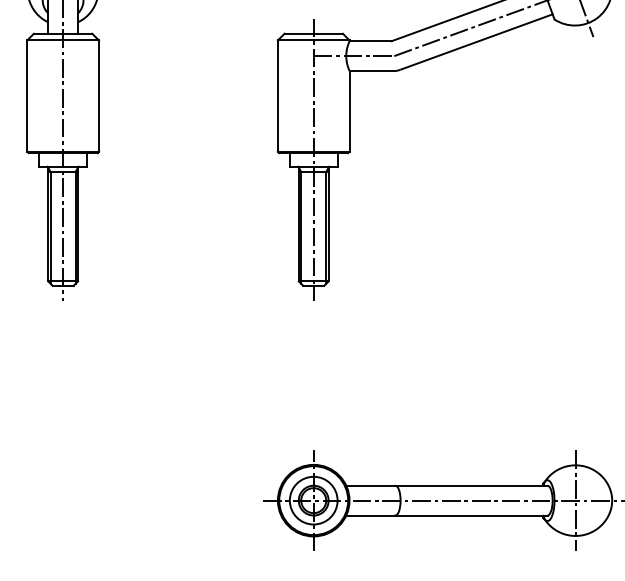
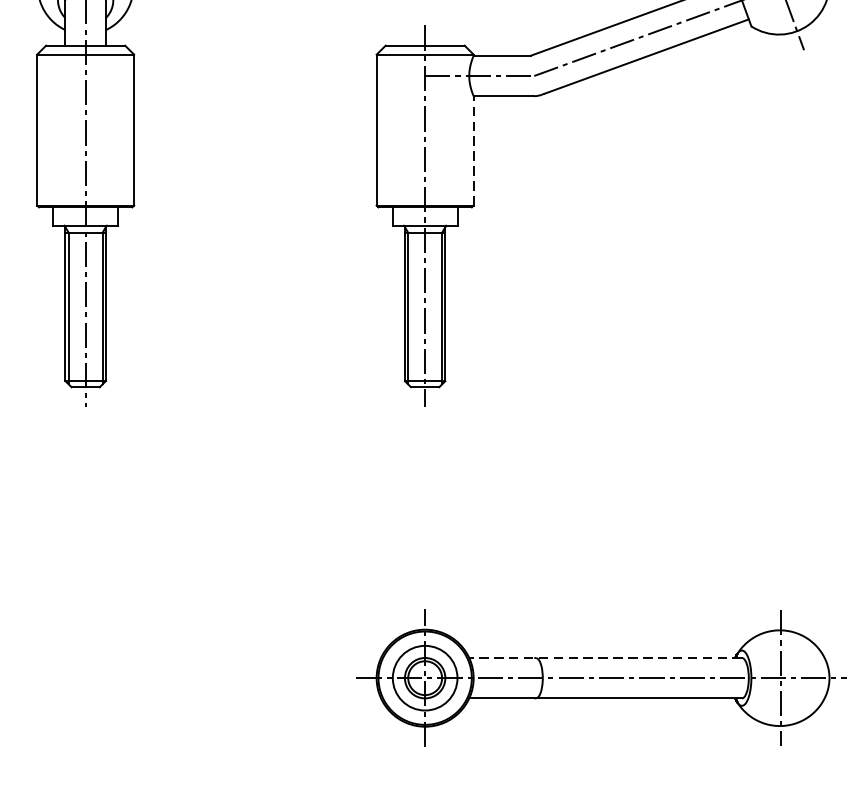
line: (349, 110) -> (473, 149), solid -> dashed
line: (446, 485) -> (605, 657), solid -> dashed

